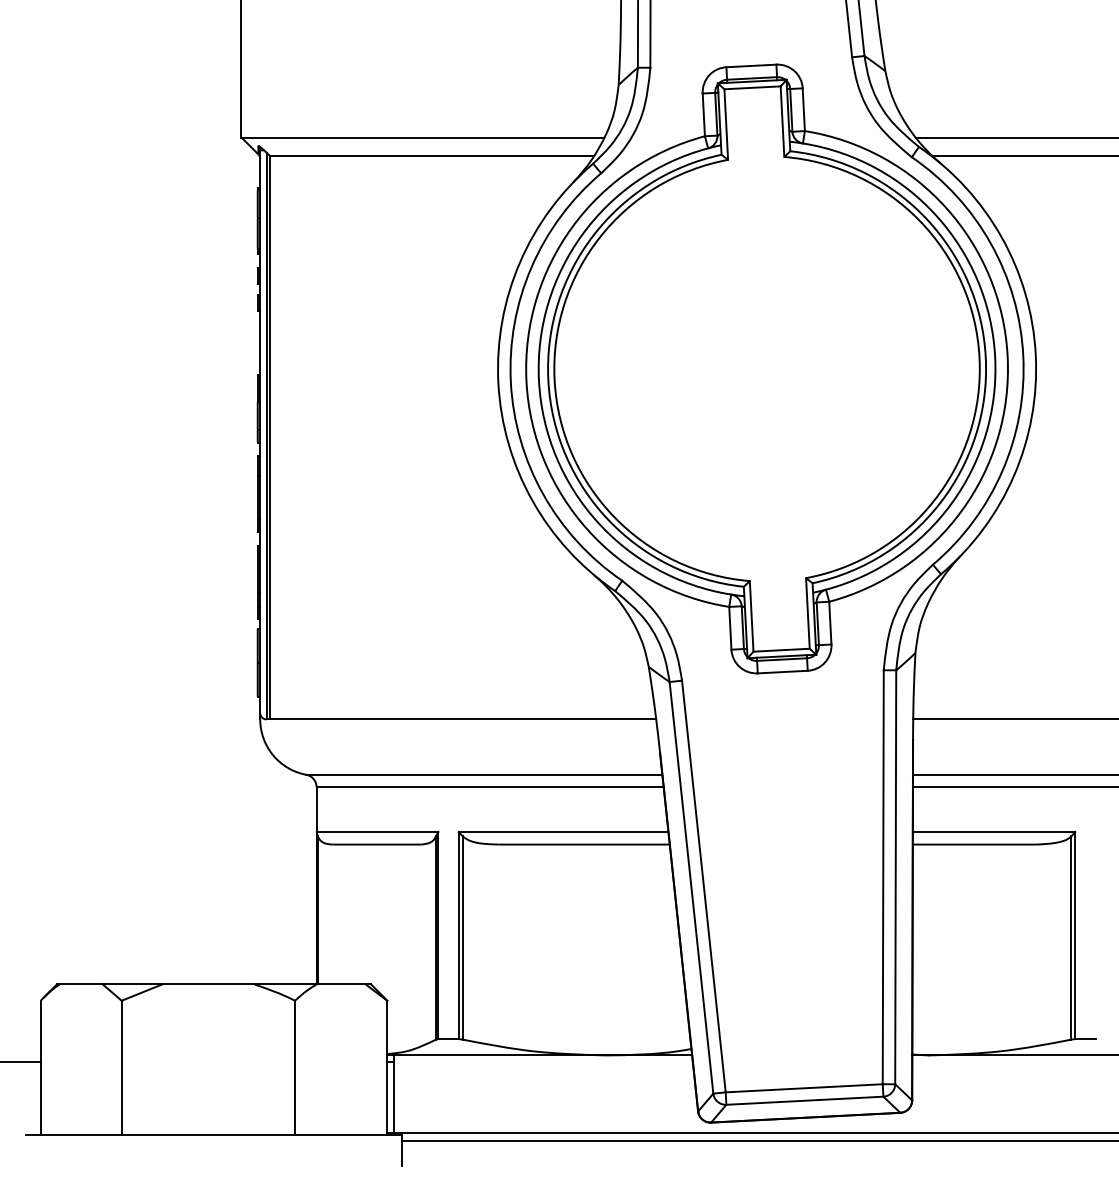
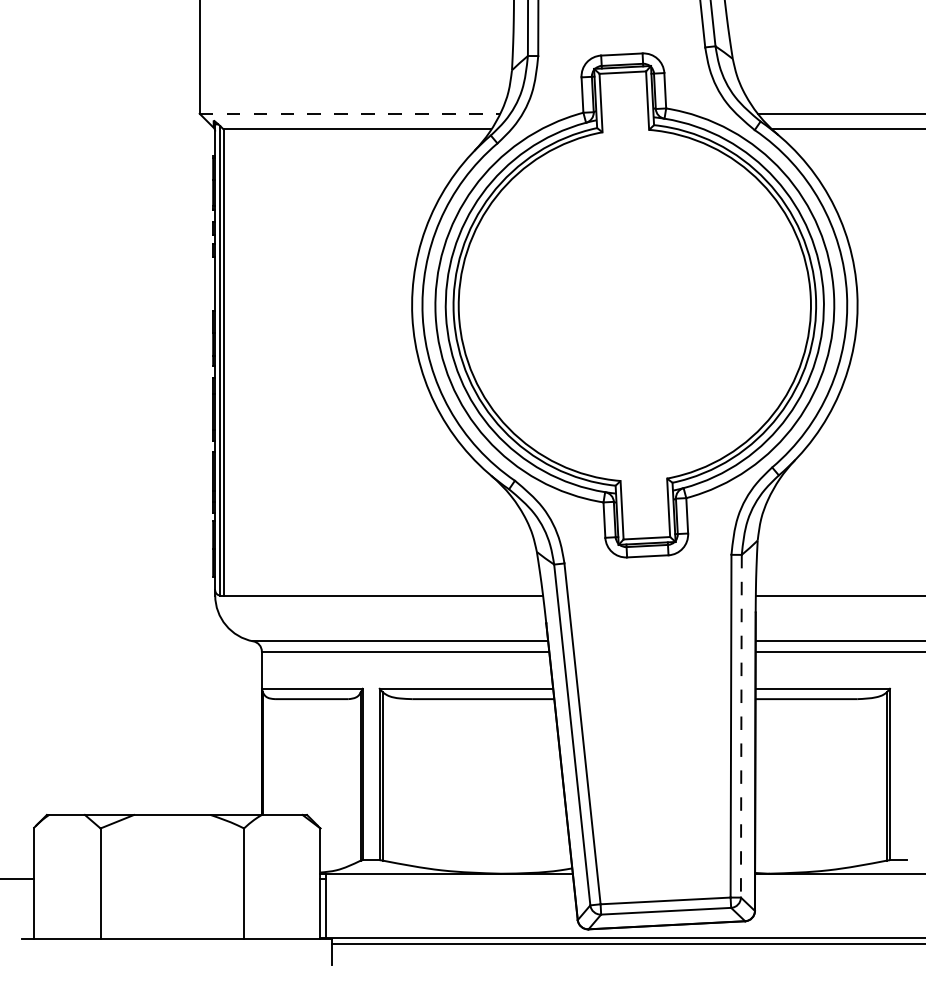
line: (423, 137) -> (350, 113), solid -> dashed
line: (895, 877) -> (741, 726), solid -> dashed

